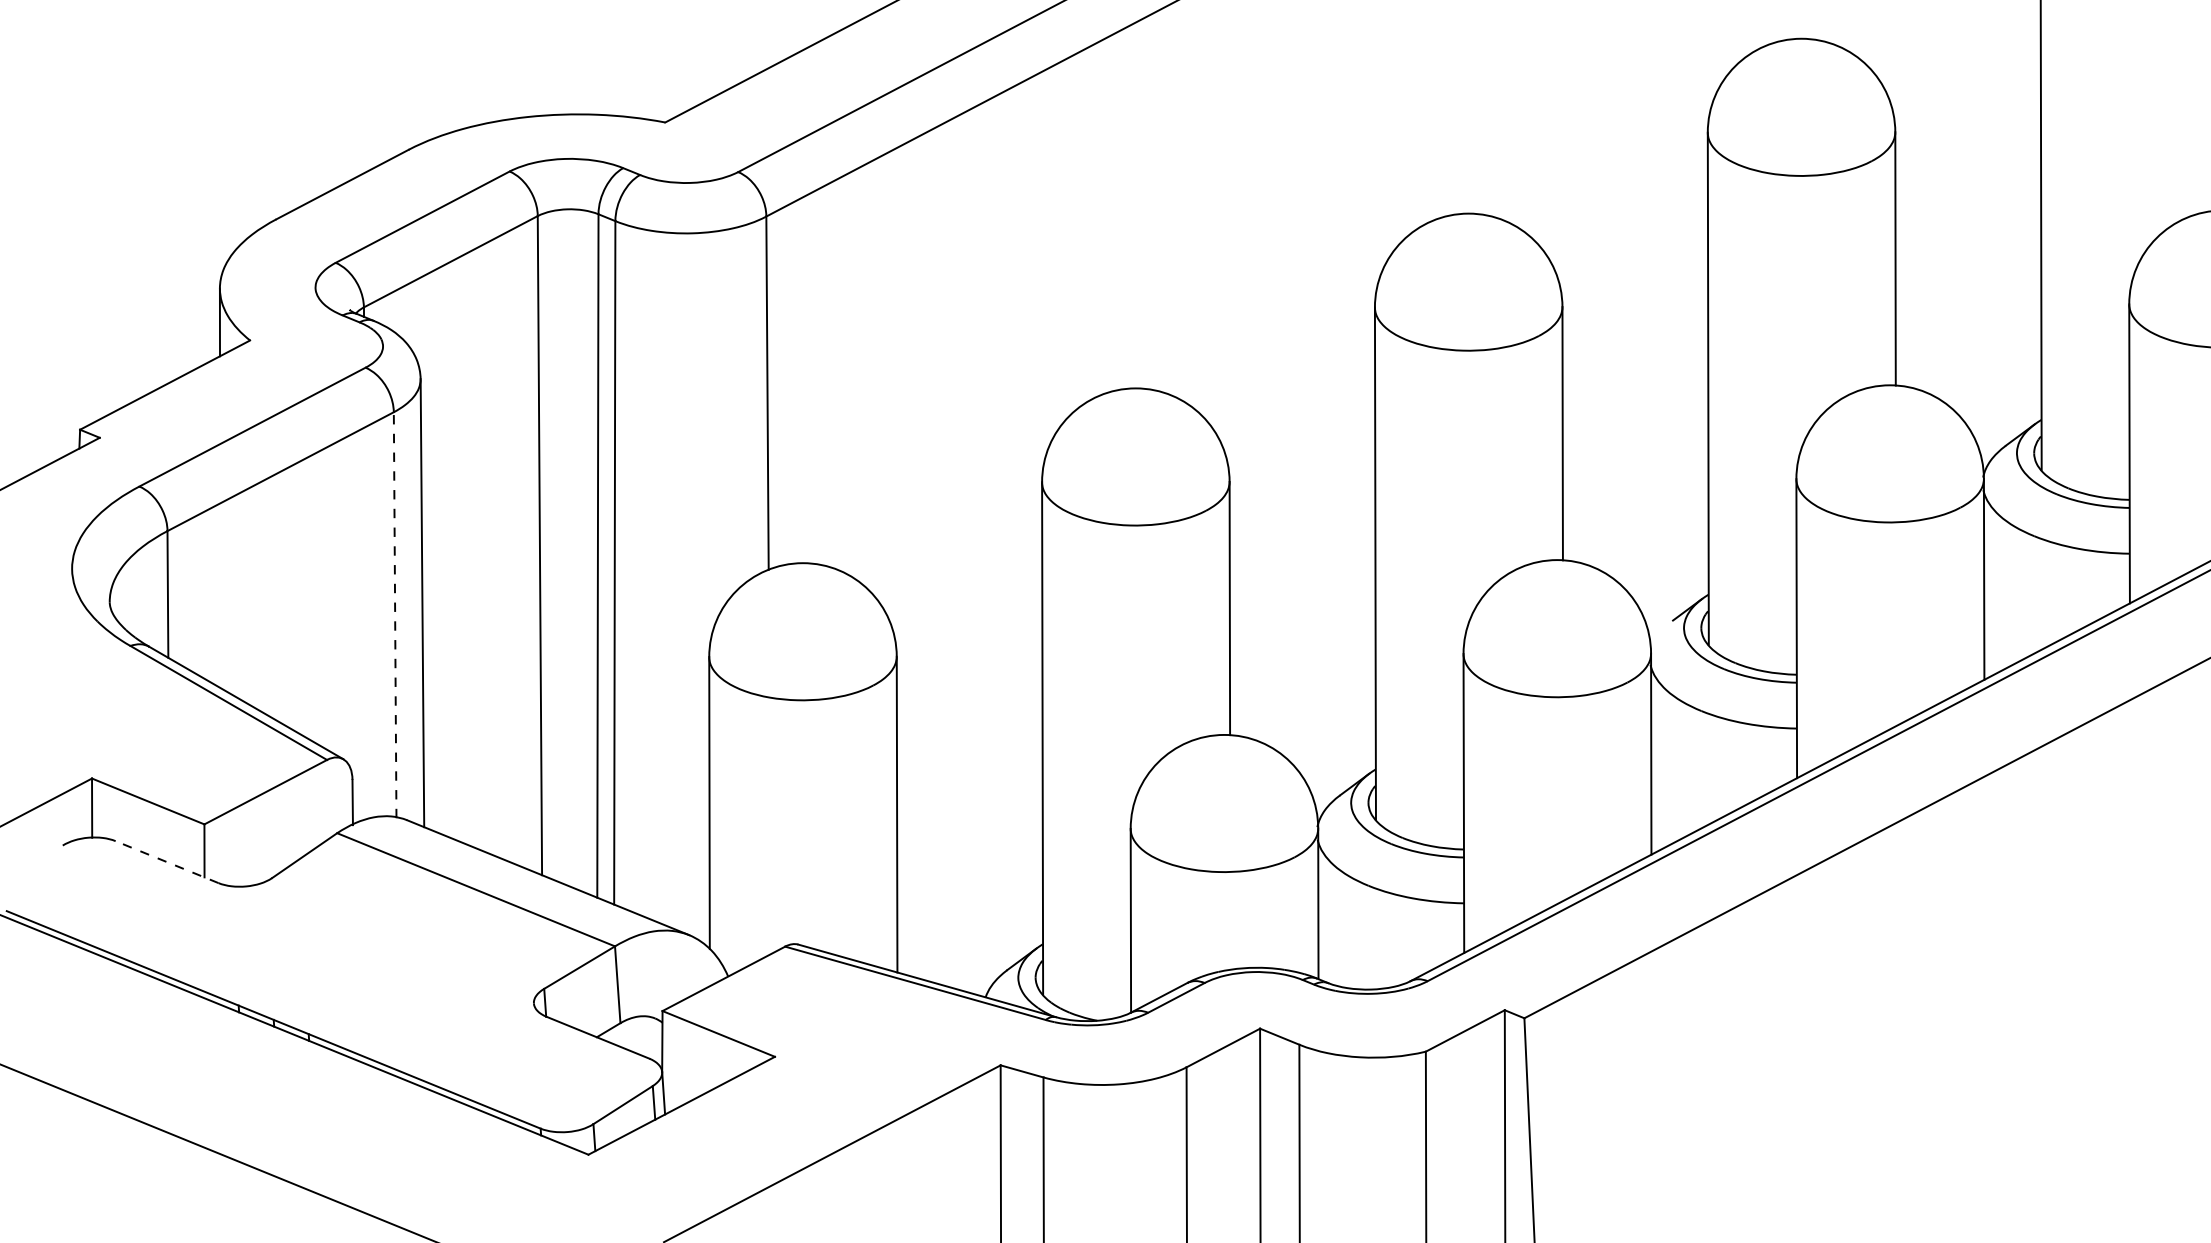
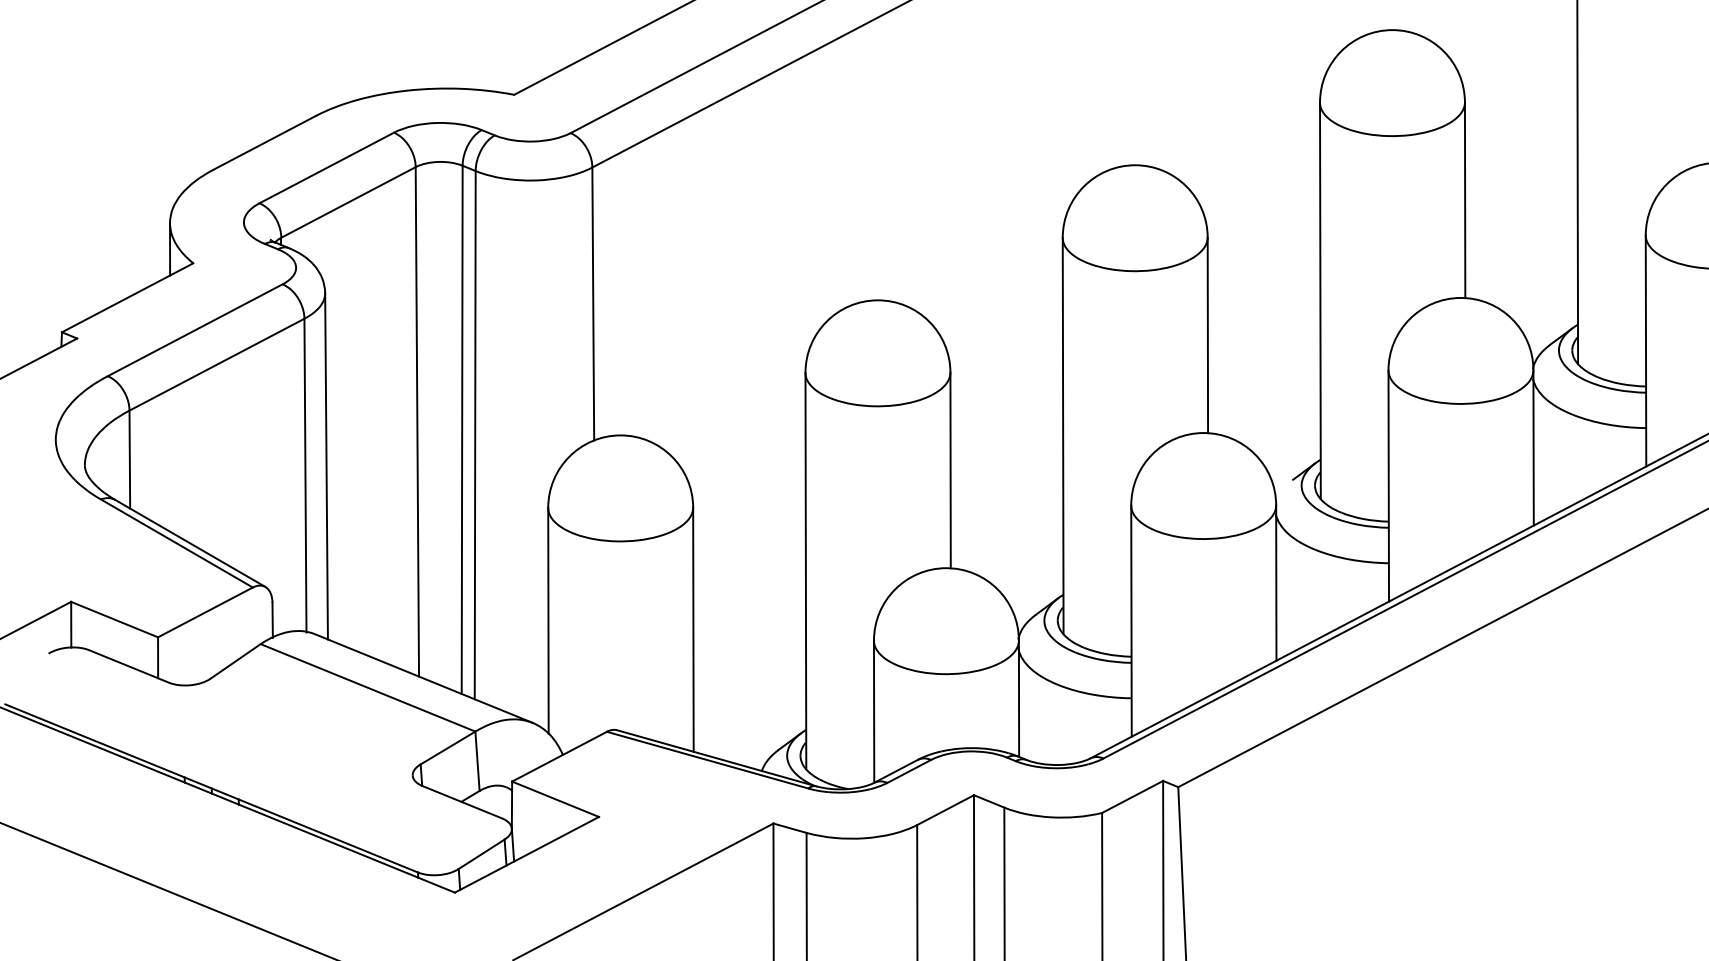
line: (395, 615) -> (305, 475), dashed -> solid
line: (167, 862) -> (129, 666), dashed -> solid

